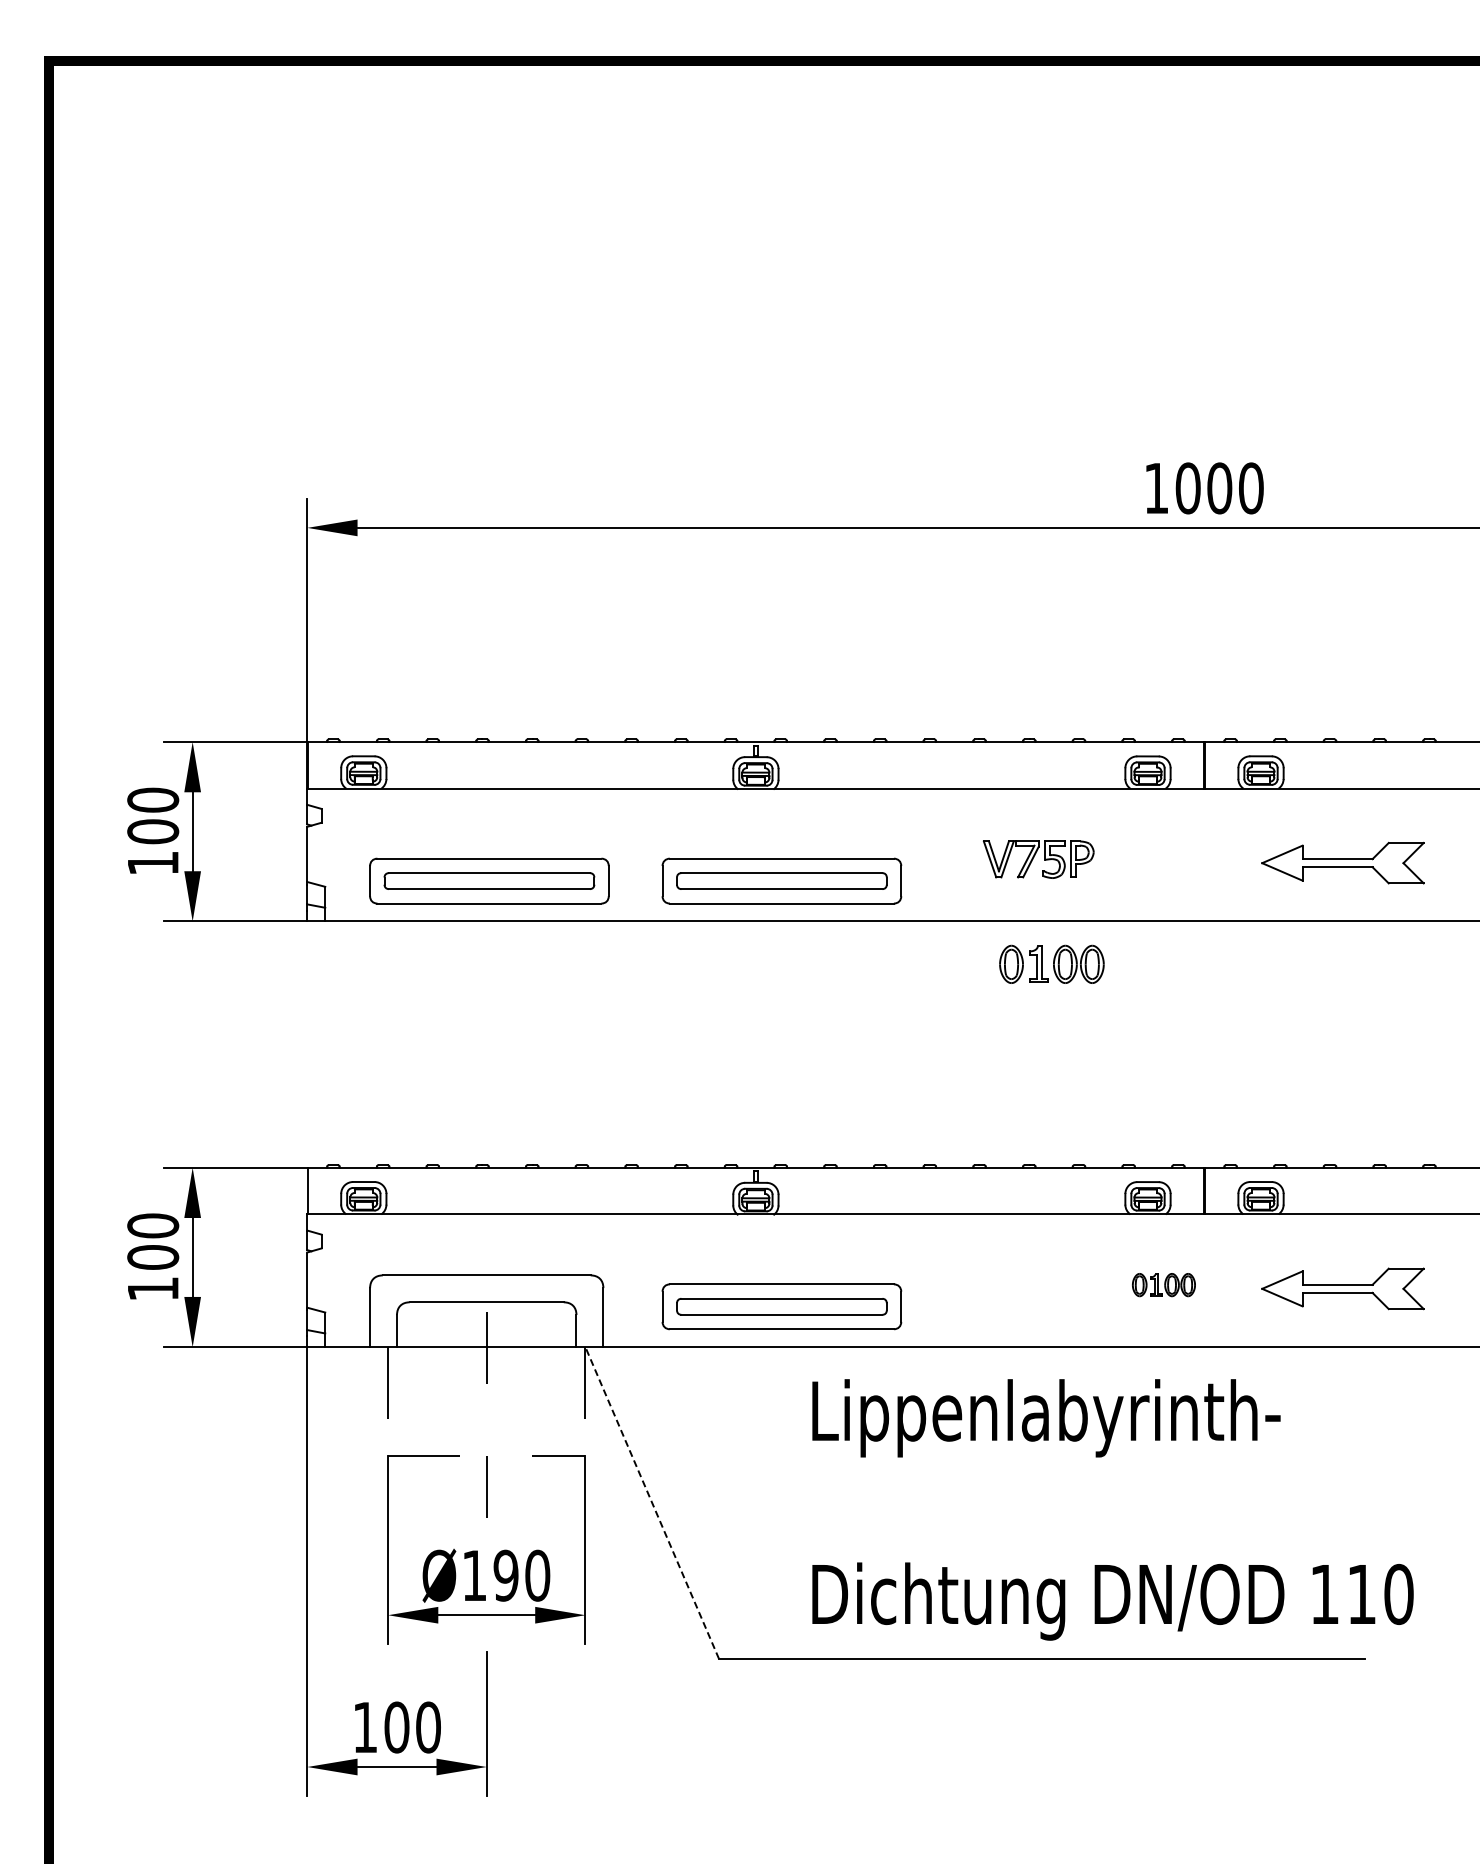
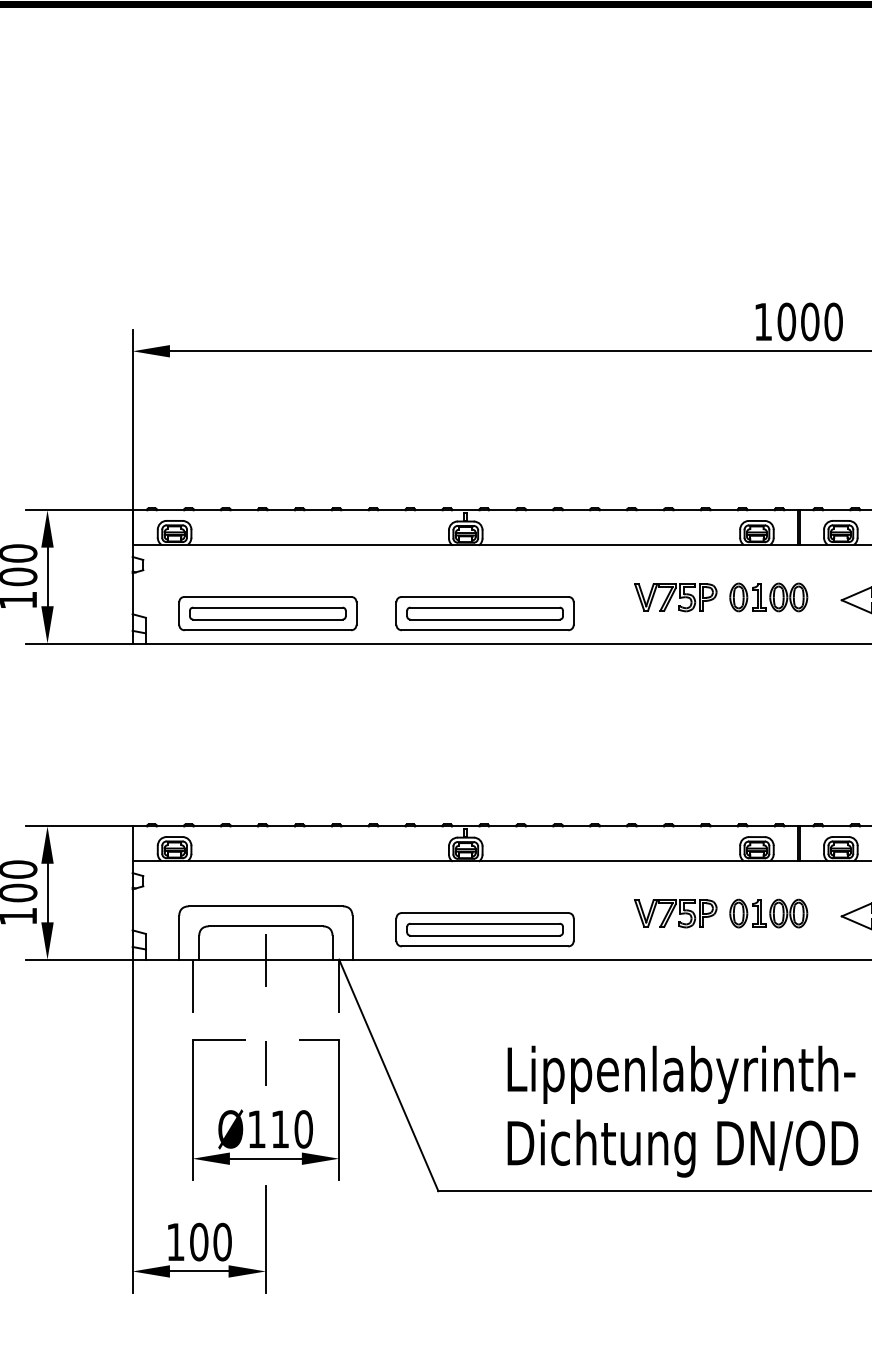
part: (1051, 963) -> (768, 596), moved
part: (1163, 1284) -> (768, 913), size x1.67
part: (1038, 1285) -> (675, 913), added
text: (1046, 1418) -> (681, 1075), moved
line: (652, 1503) -> (388, 1075), dashed -> solid
text: (505, 1575) -> (279, 1129), Ø190 -> Ø110

